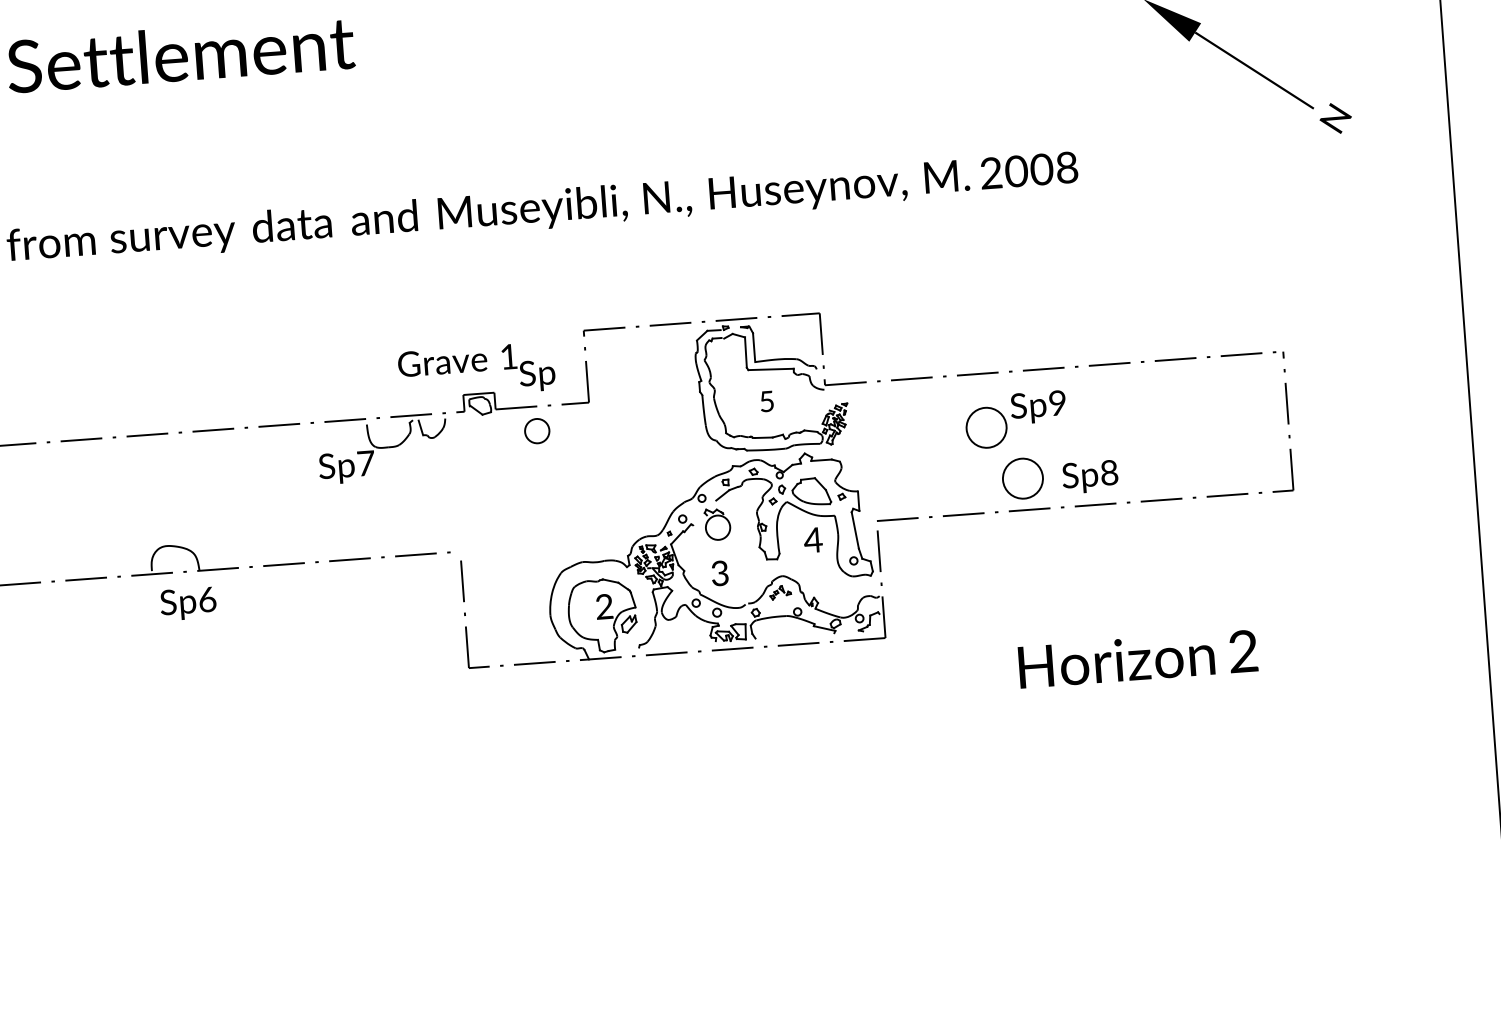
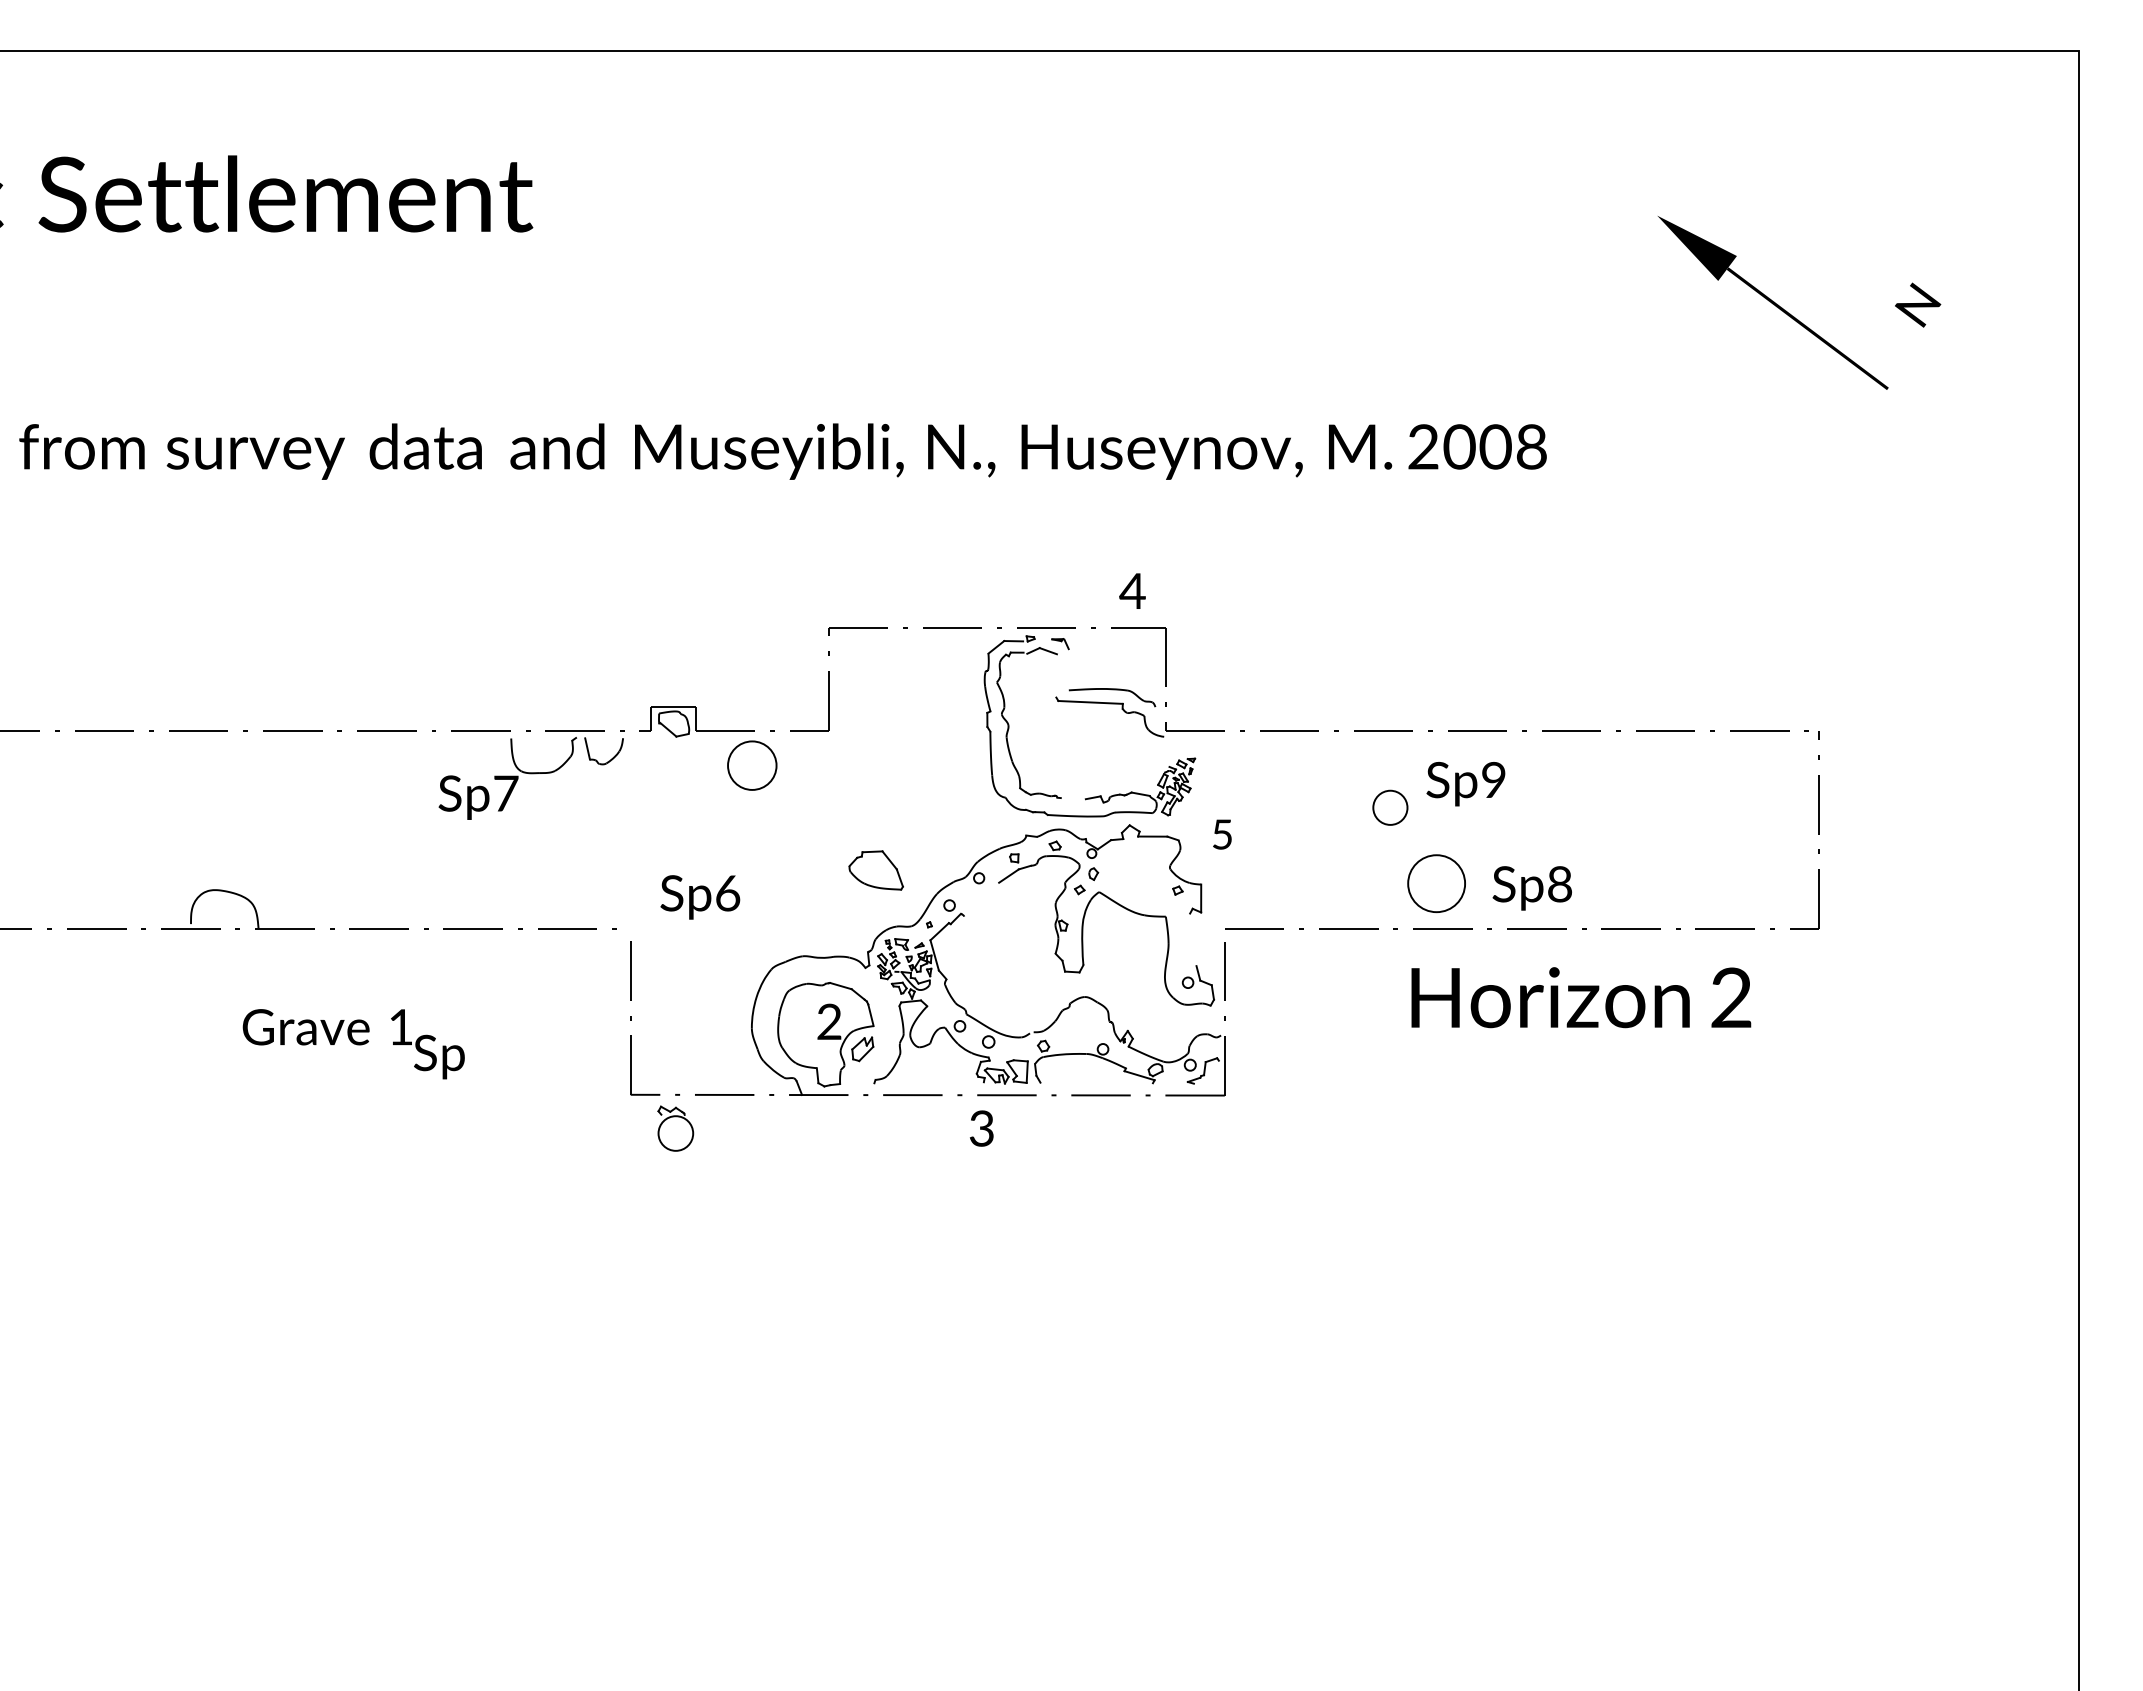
text: (1336, 118) -> (1918, 304), moved
line: (753, 347) -> (1068, 669), removed
line: (745, 352) -> (1056, 675), removed
text: (476, 371) -> (353, 1044), moved
text: (767, 401) -> (1222, 834), moved
circle: (986, 427) -> (1390, 807), size x0.6
circle: (537, 431) -> (752, 765), size x1.4
line: (763, 437) -> (1072, 798), removed
part: (811, 491) -> (875, 870), moved
part: (717, 524) -> (675, 1128), moved
line: (855, 530) -> (1193, 939), removed
text: (813, 539) -> (1132, 590), moved
text: (719, 573) -> (981, 1128), moved
part: (780, 592) -> (1080, 1020), removed
text: (188, 603) -> (700, 897), moved
text: (1138, 658) -> (1581, 997), moved

